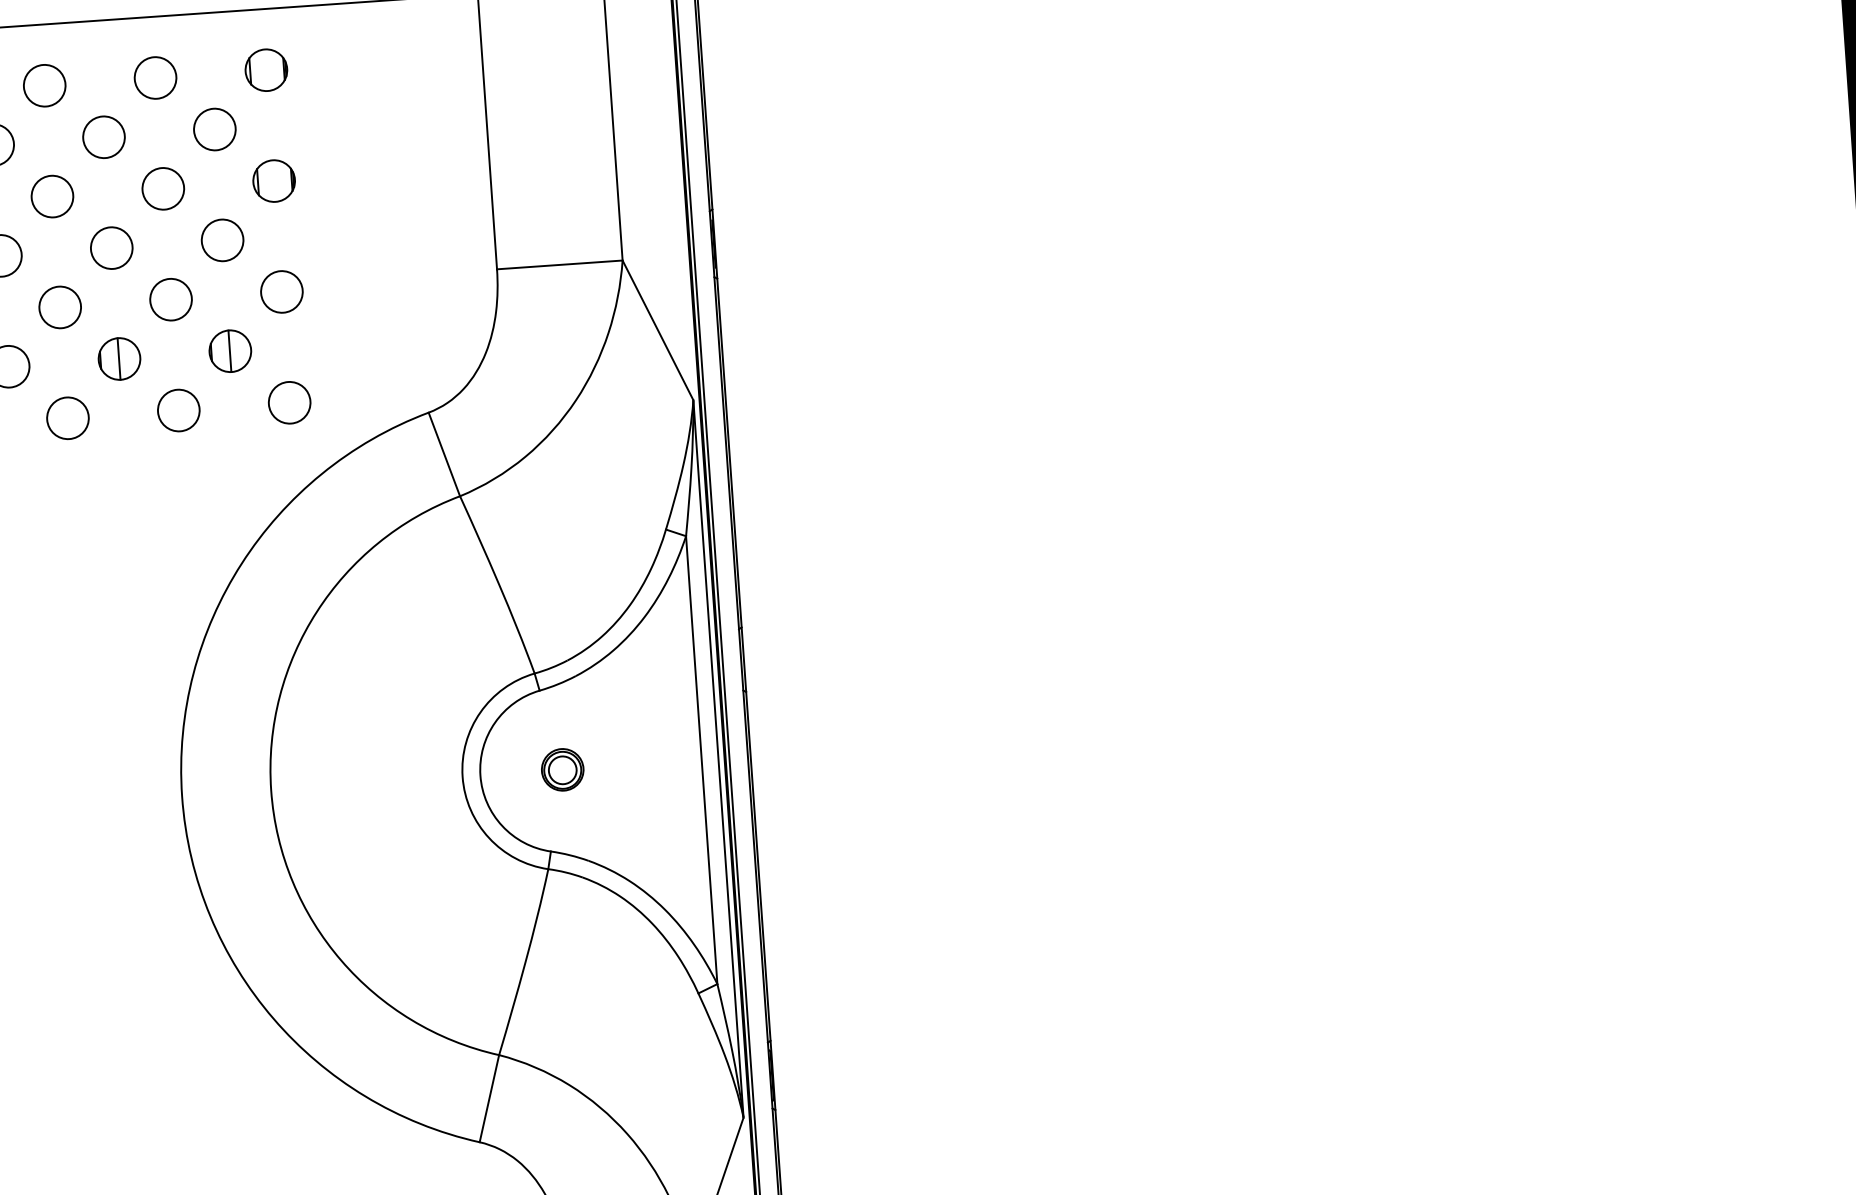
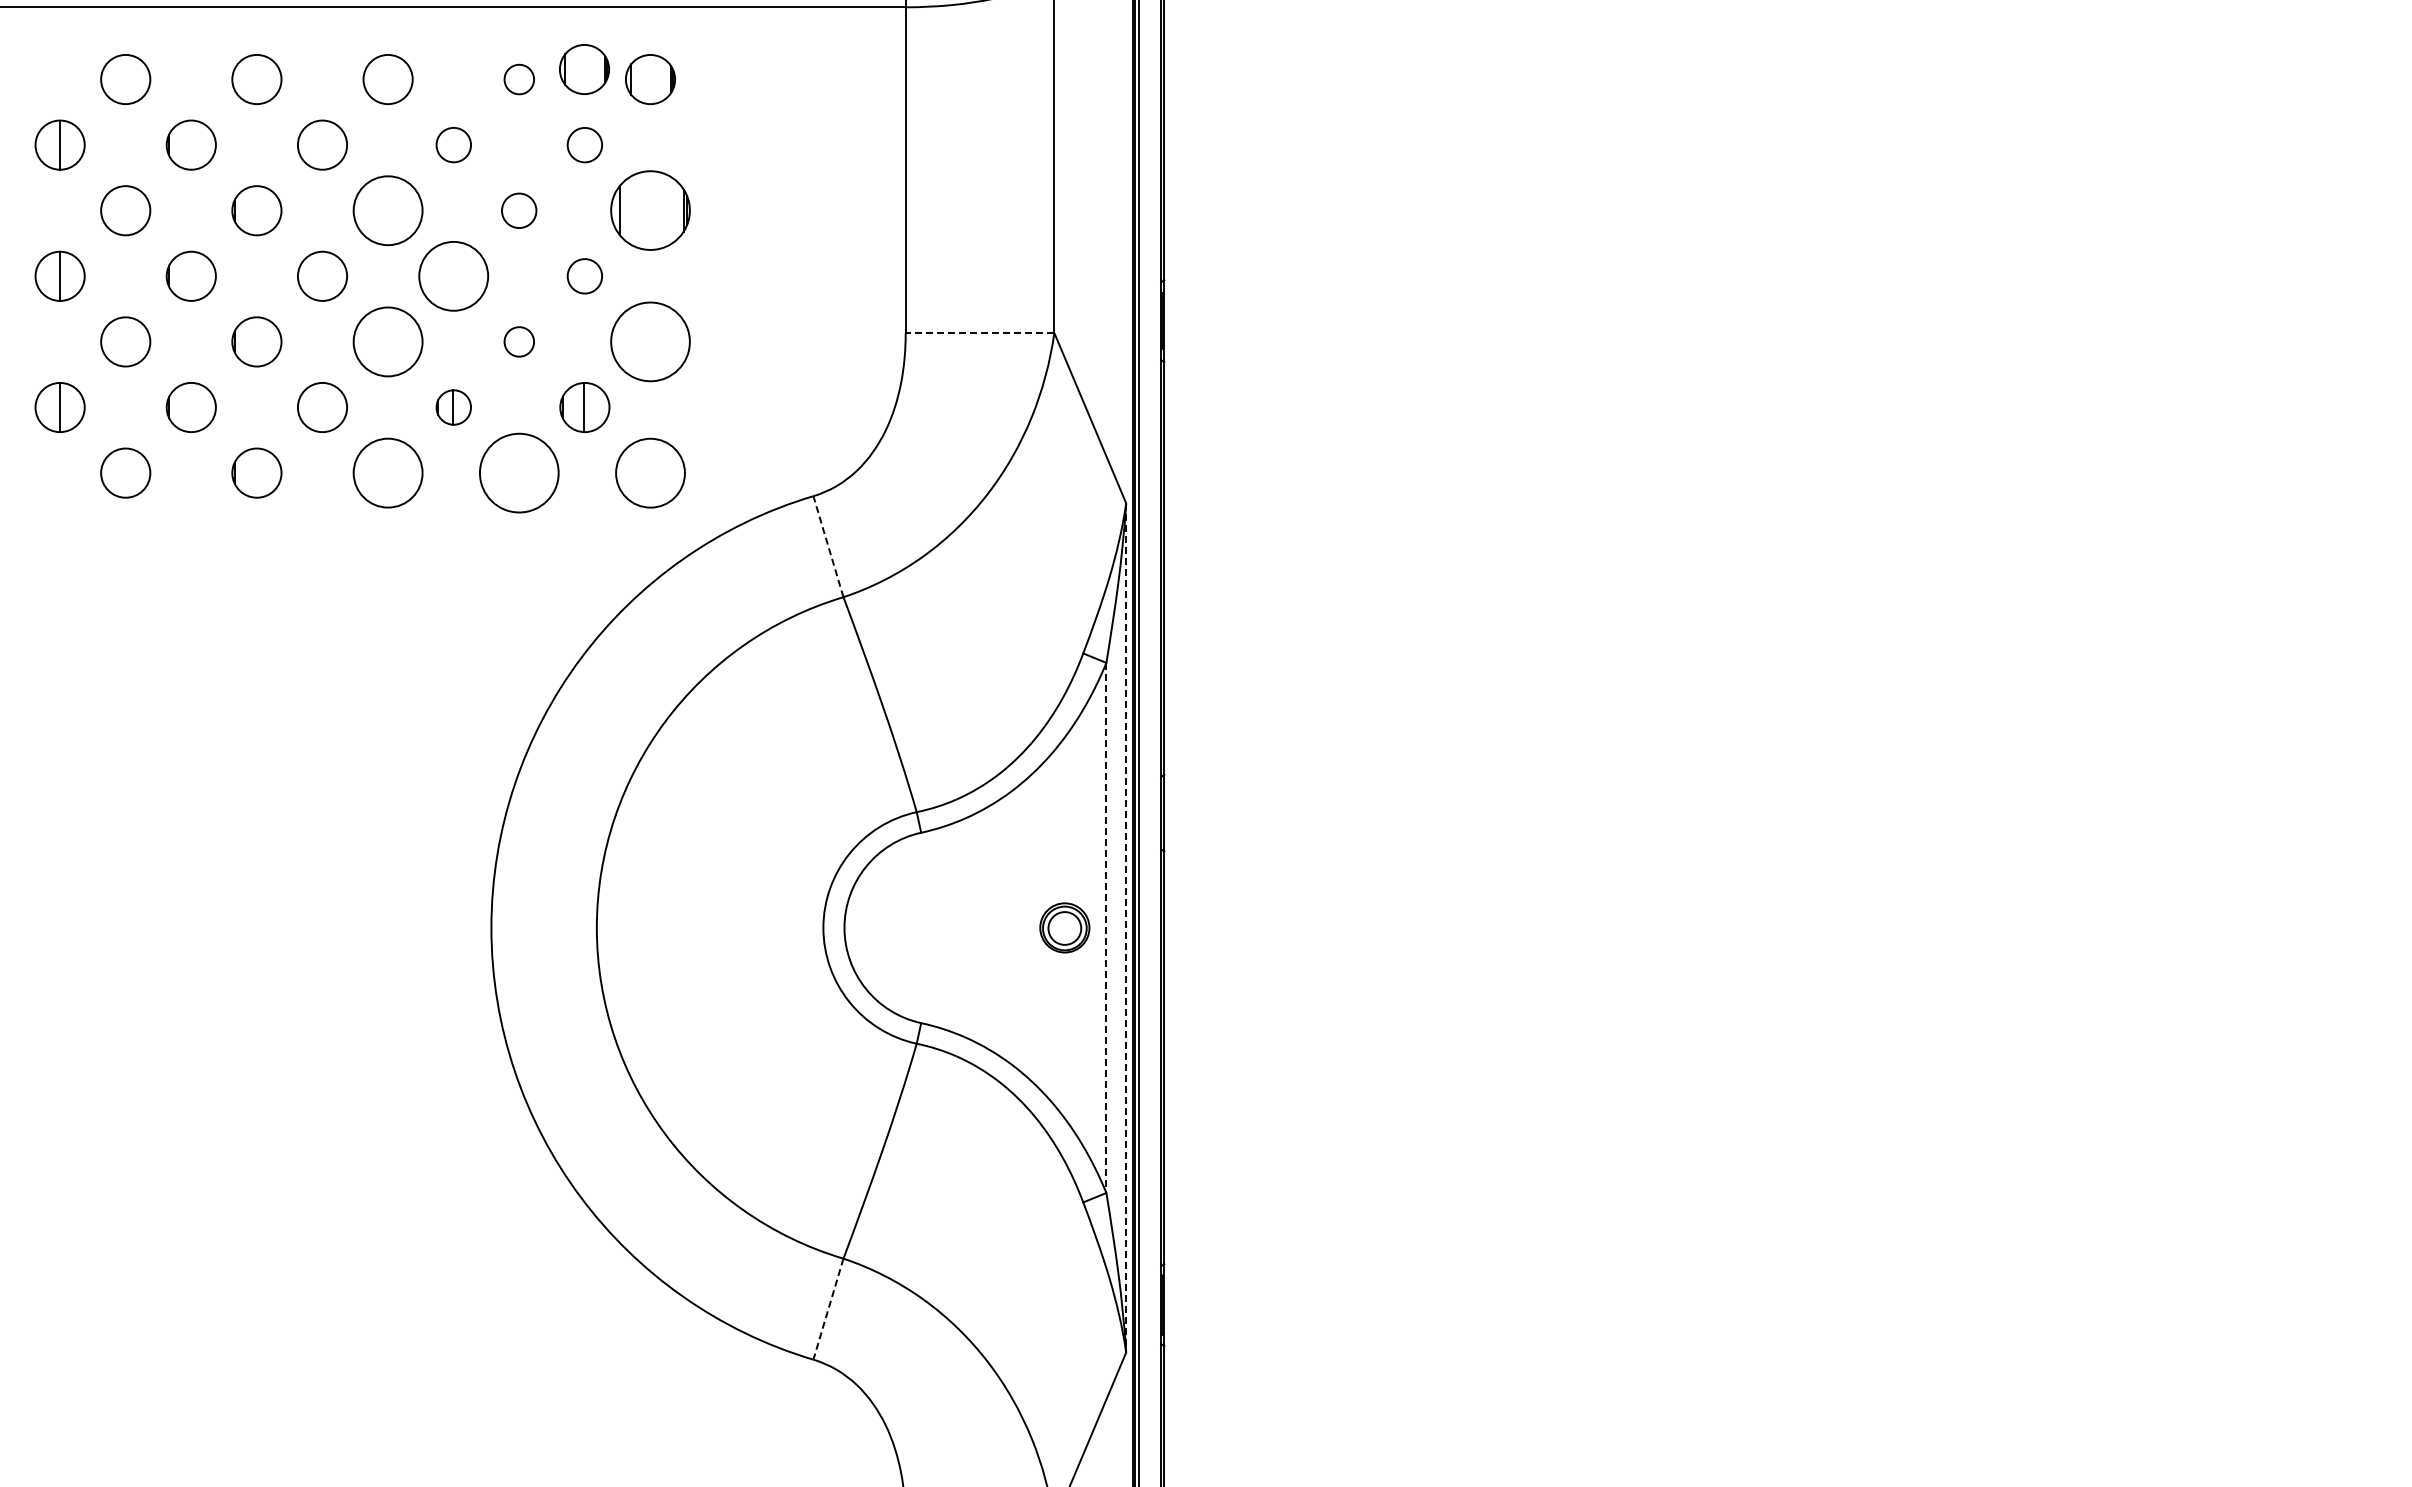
part: (210, 65) -> (584, 69), added
circle: (154, 78) -> (518, 79), size x0.6
circle: (214, 129) -> (584, 144), size x0.7
circle: (103, 136) -> (453, 144), size x0.7
part: (274, 180) -> (650, 210), size x1.6
circle: (162, 188) -> (518, 210), size x0.7
circle: (51, 196) -> (387, 210), size x1.4
circle: (222, 239) -> (584, 275), size x0.7
circle: (111, 247) -> (453, 275), size x1.4
line: (559, 265) -> (979, 333), solid -> dashed
circle: (281, 291) -> (650, 341), size x1.6
circle: (170, 299) -> (518, 341), size x0.6
circle: (59, 307) -> (387, 341), size x1.4
part: (119, 358) -> (453, 407), size x0.7
circle: (289, 402) -> (650, 472), size x1.4
circle: (178, 410) -> (518, 472), size x1.6
circle: (67, 417) -> (387, 472), size x1.4
line: (444, 454) -> (828, 546), solid -> dashed
line: (718, 758) -> (1126, 927), solid -> dashed
line: (701, 760) -> (1106, 928), solid -> dashed
part: (562, 769) -> (1064, 927), moved
line: (489, 1098) -> (828, 1309), solid -> dashed

